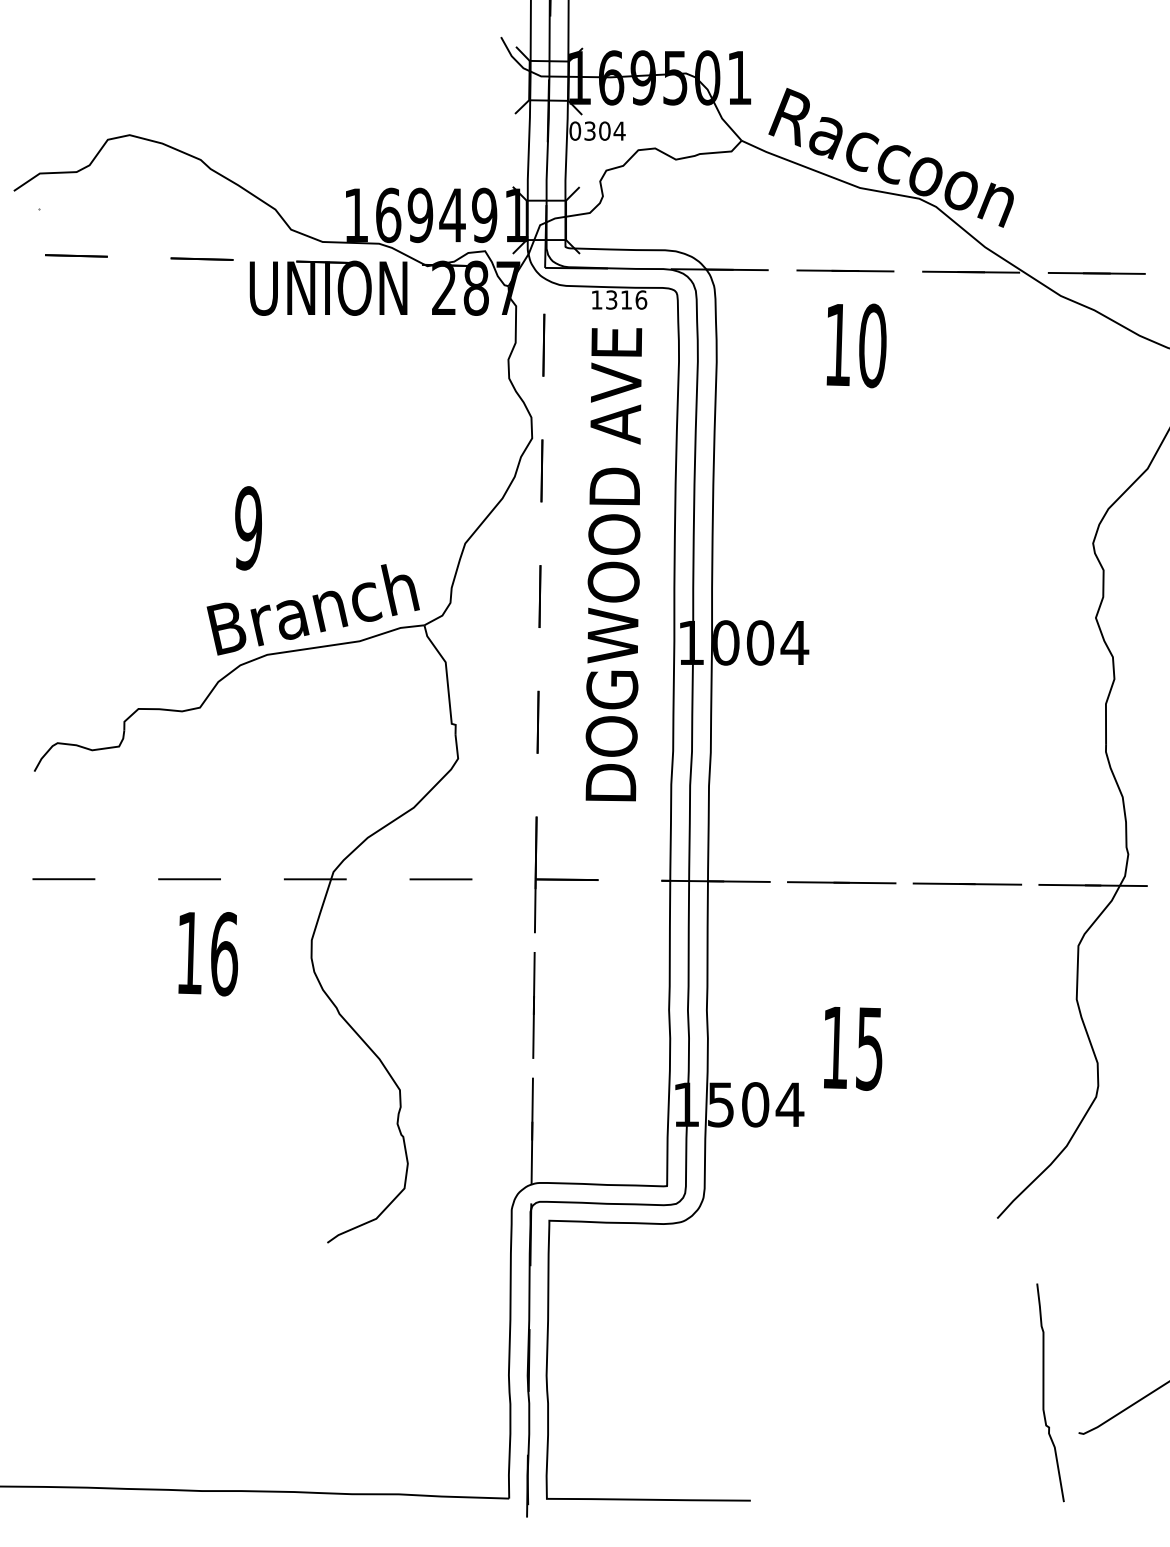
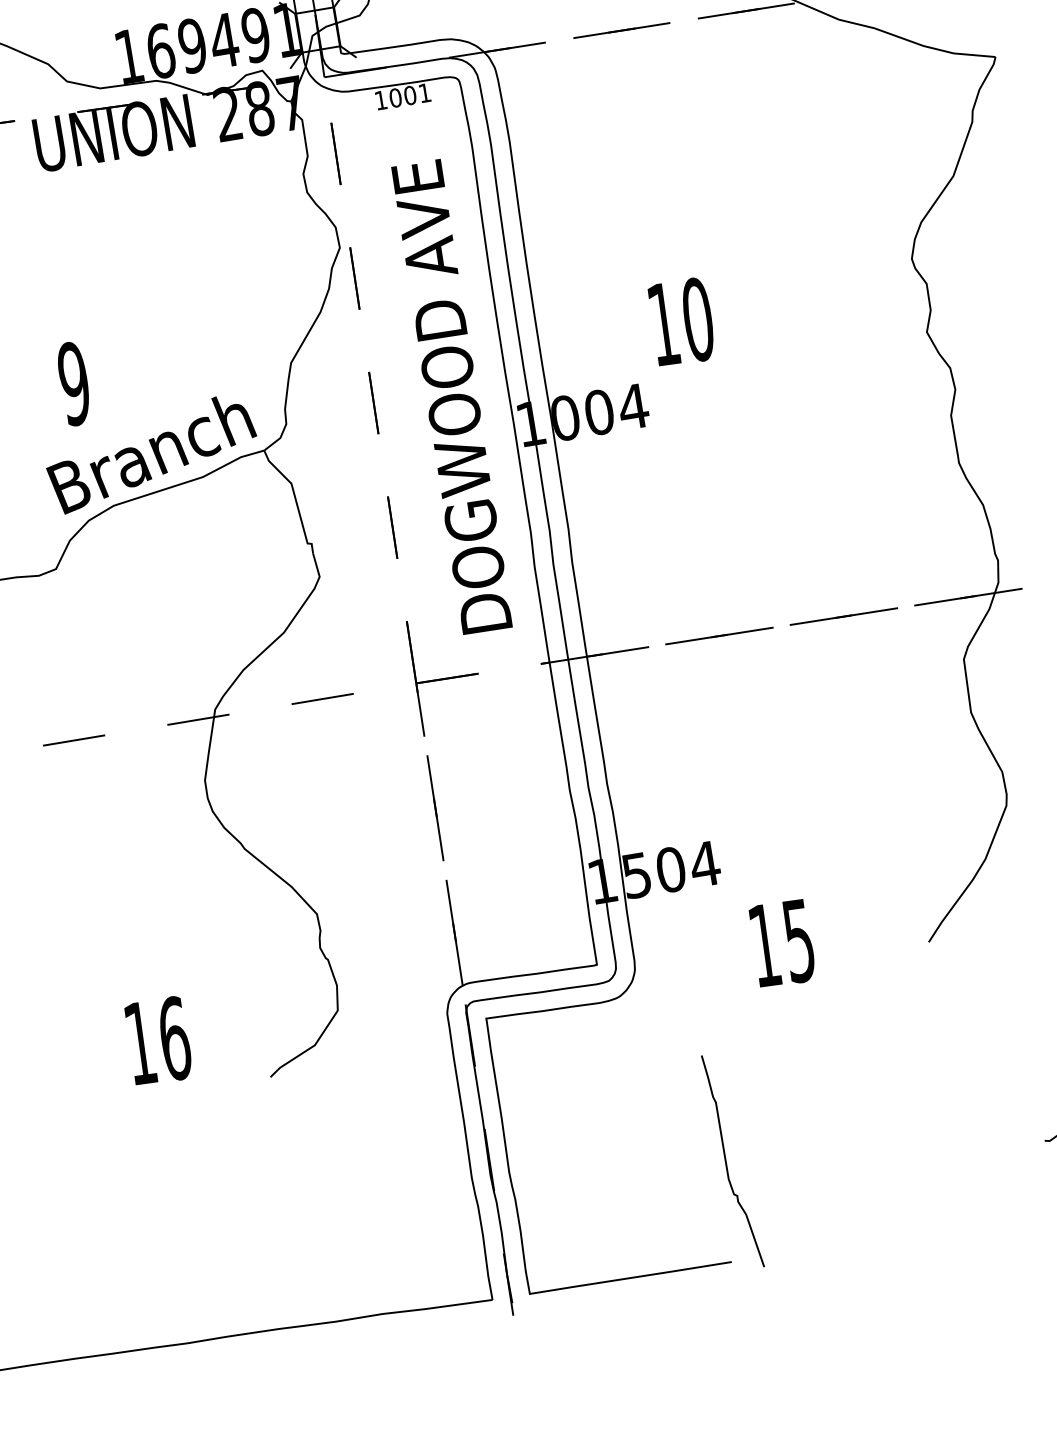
text: (626, 299) -> (410, 95), 1316 -> 1001
text: (856, 345) -> (681, 321), moved
text: (613, 564) -> (451, 397), moved
text: (207, 954) -> (157, 1041), moved
text: (853, 1048) -> (782, 943), moved
curve: (1044, 1392) -> (726, 1162), moved

